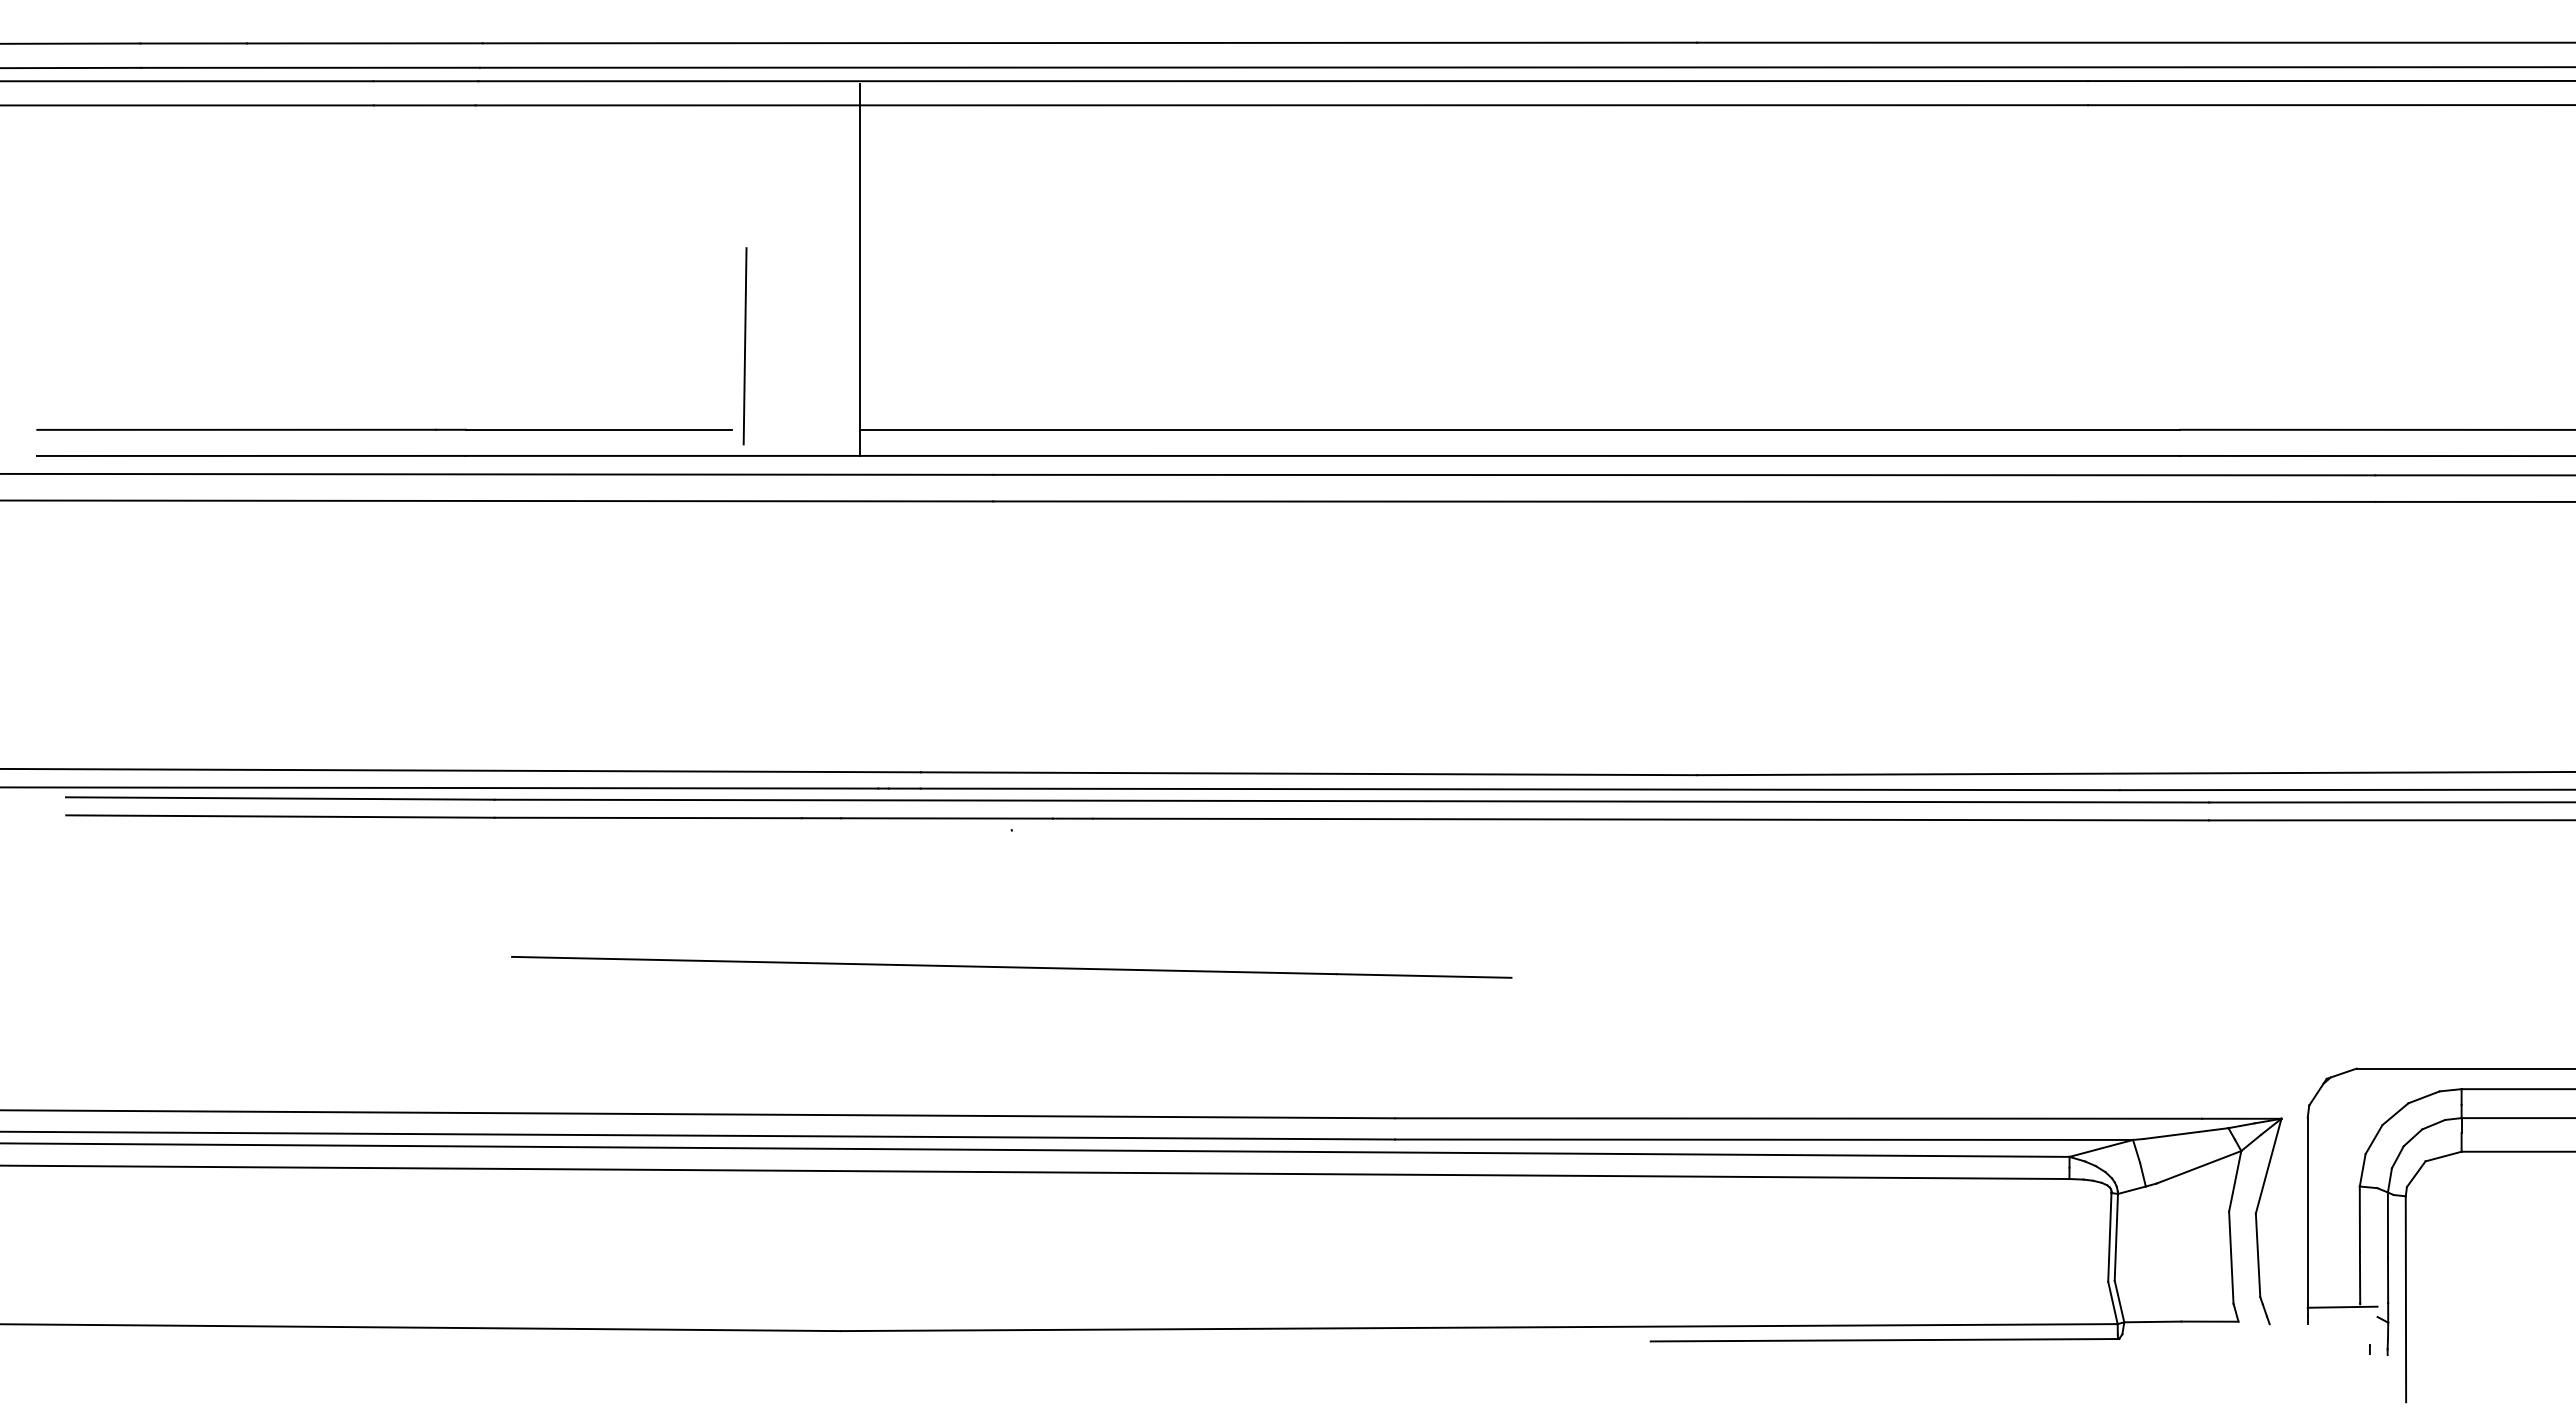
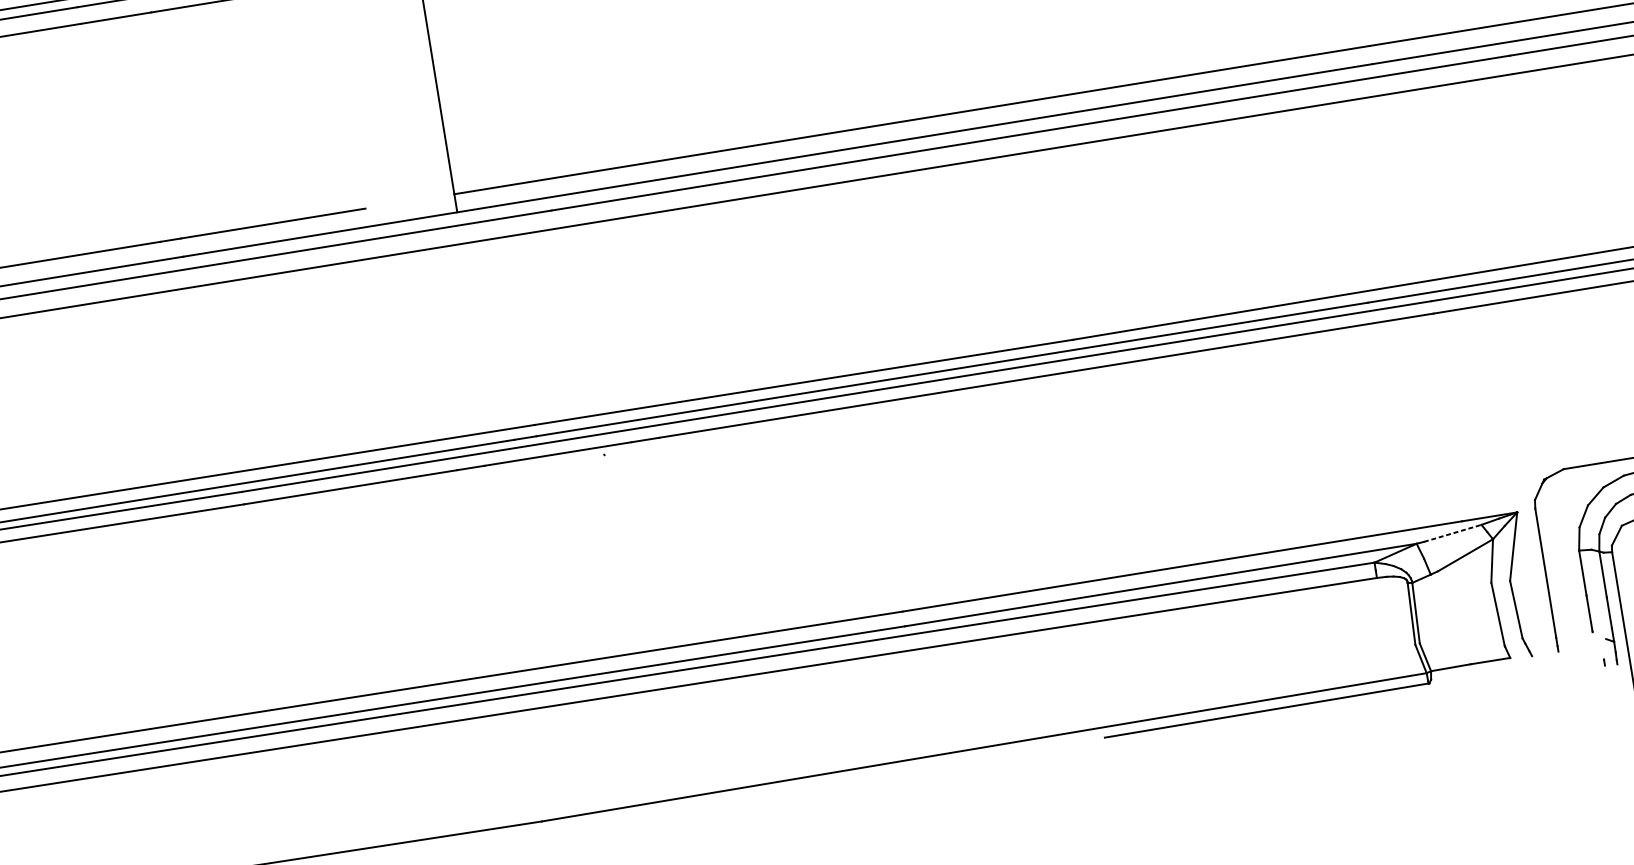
line: (744, 346) -> (364, 149), removed
line: (1011, 967) -> (619, 550), removed
line: (2186, 1133) -> (1453, 533), solid -> dashed
line: (2342, 1306) -> (1580, 635), removed

